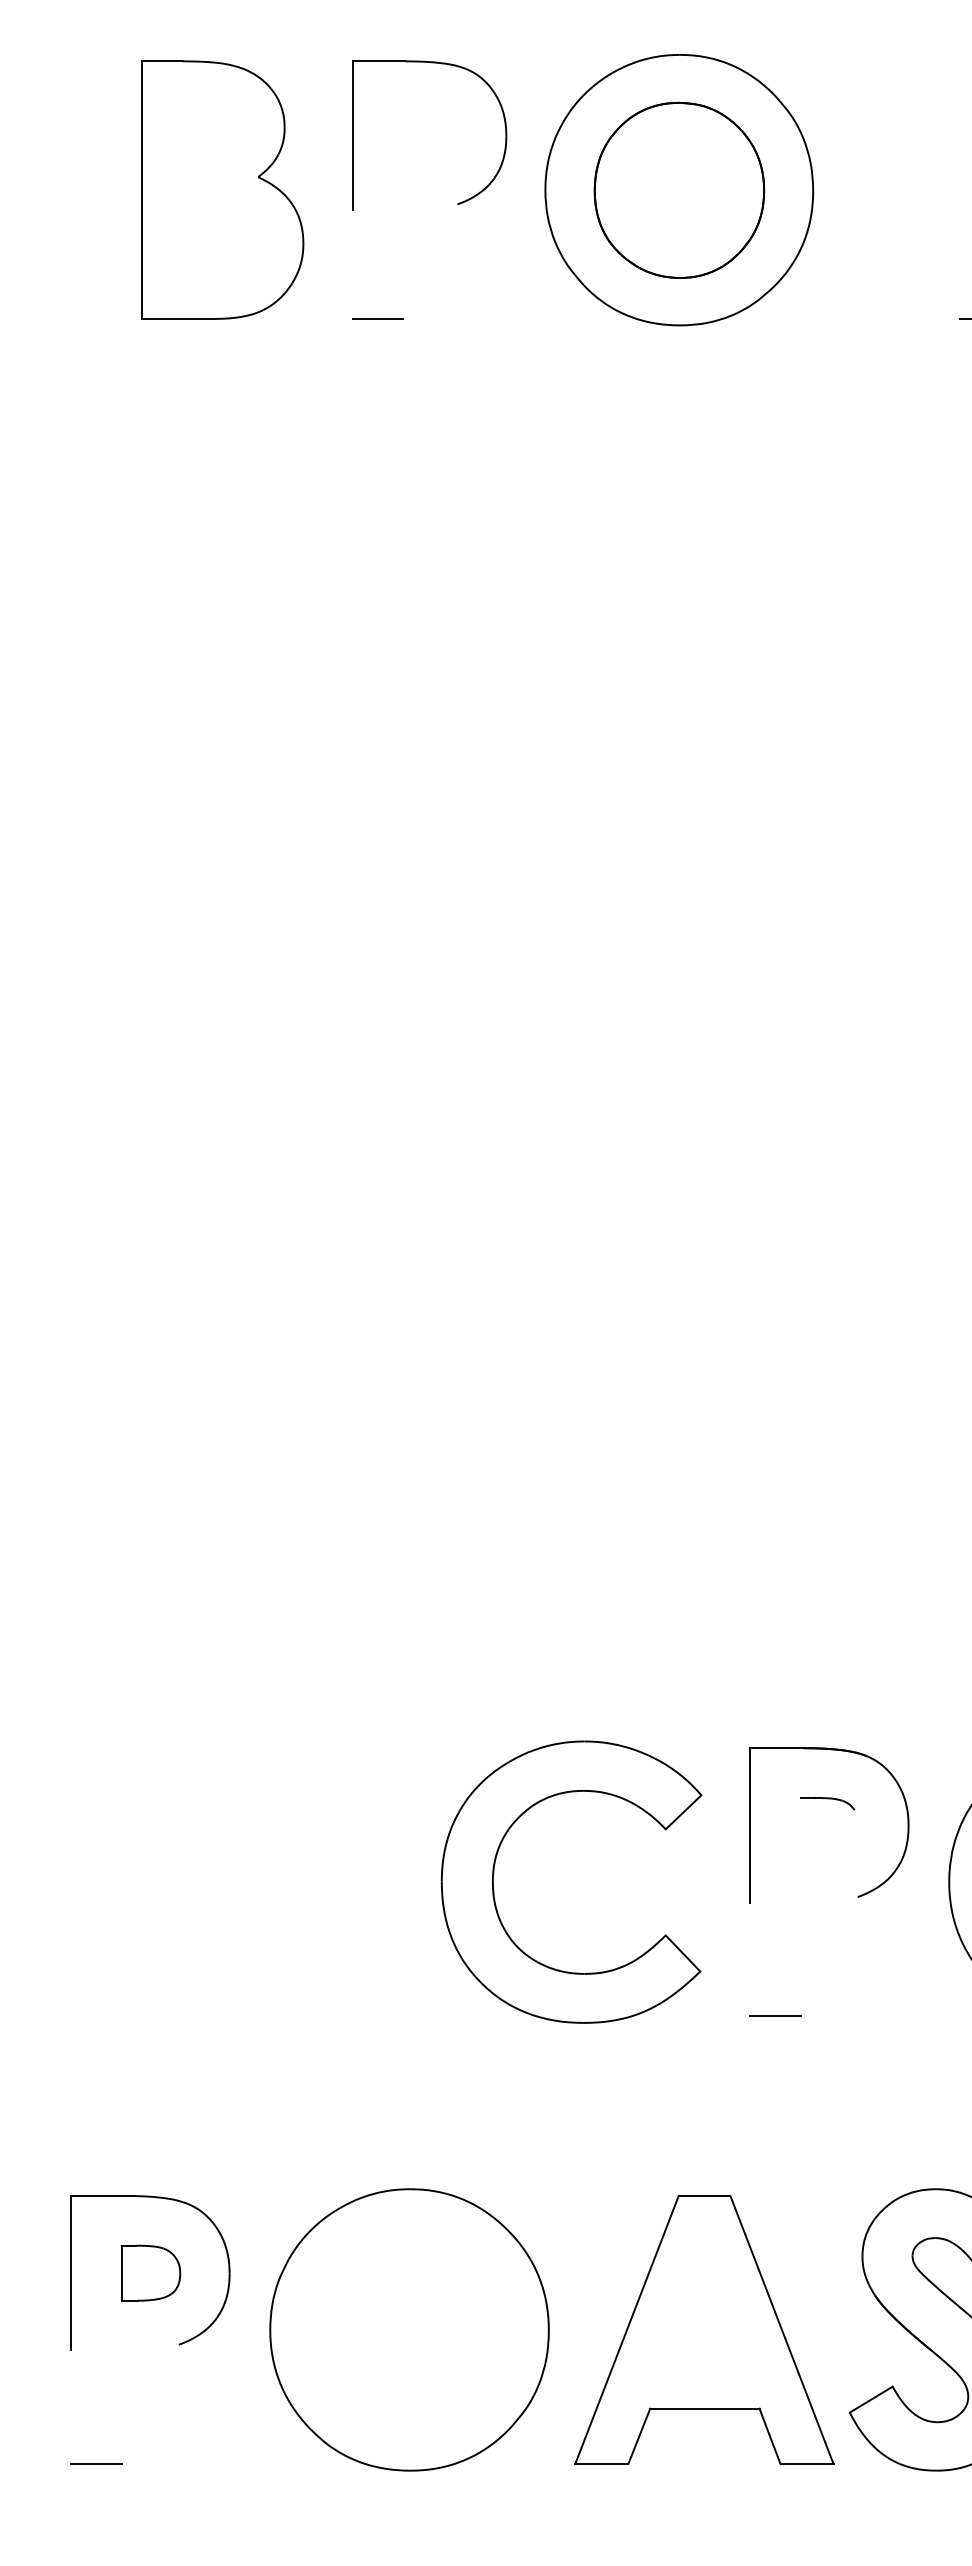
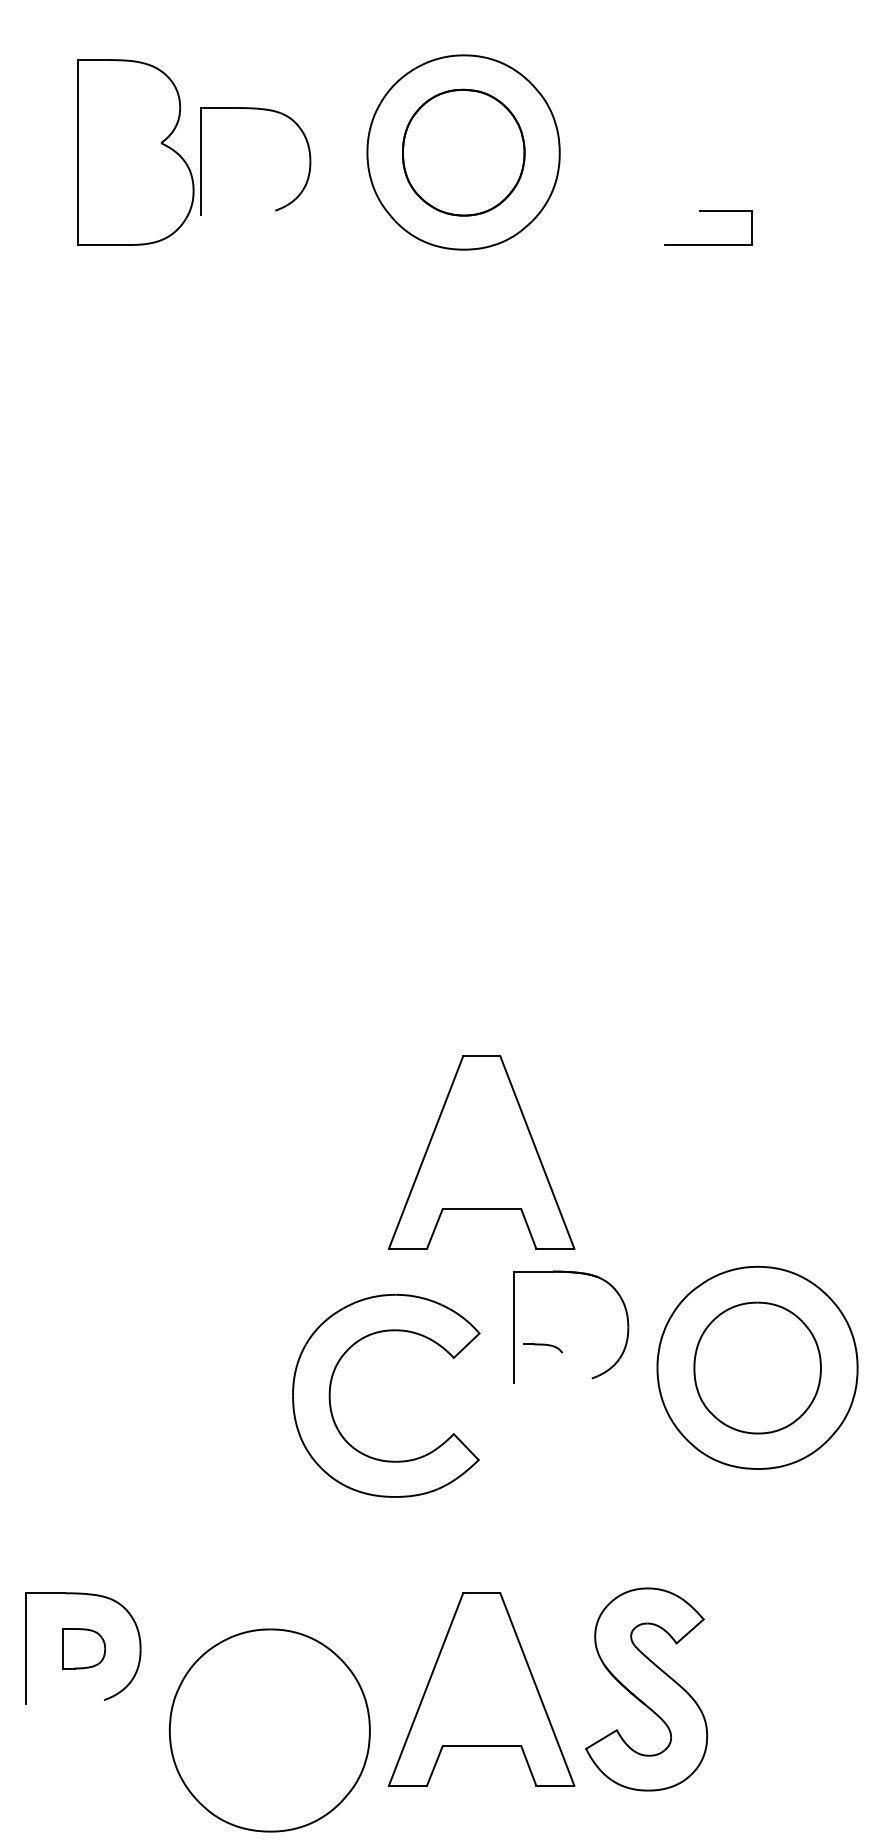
part: (439, 64) -> (262, 110), moved
line: (377, 319) -> (246, 245), removed
part: (704, 1582) -> (481, 1152), added
part: (828, 1803) -> (543, 1348), moved
part: (495, 1869) -> (331, 1386), moved
line: (775, 2016) -> (532, 1464), removed
part: (409, 2329) -> (269, 1730), moved
line: (95, 2463) -> (44, 1785), removed

